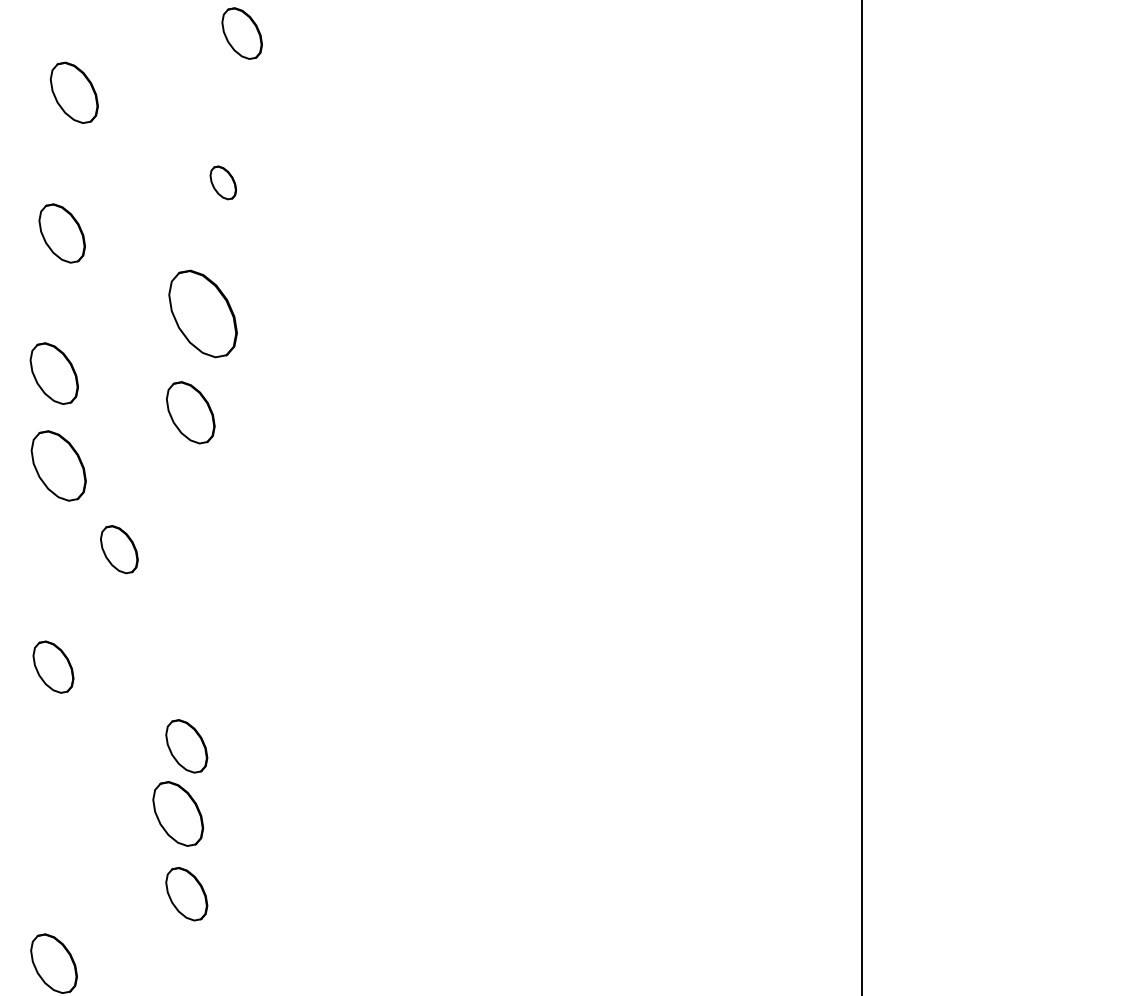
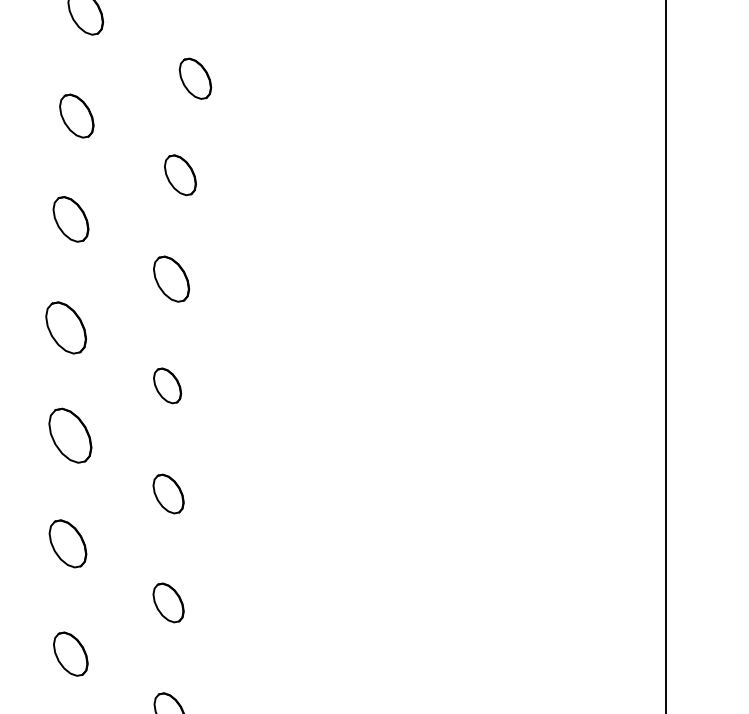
part: (223, 182) -> (195, 78), size x1.67
part: (202, 313) -> (180, 175), size x0.62
part: (190, 412) -> (171, 278), moved
part: (58, 465) -> (65, 327), moved
part: (119, 549) -> (167, 385), moved
part: (53, 666) -> (70, 435), size x1.43
part: (178, 813) -> (68, 543), moved

